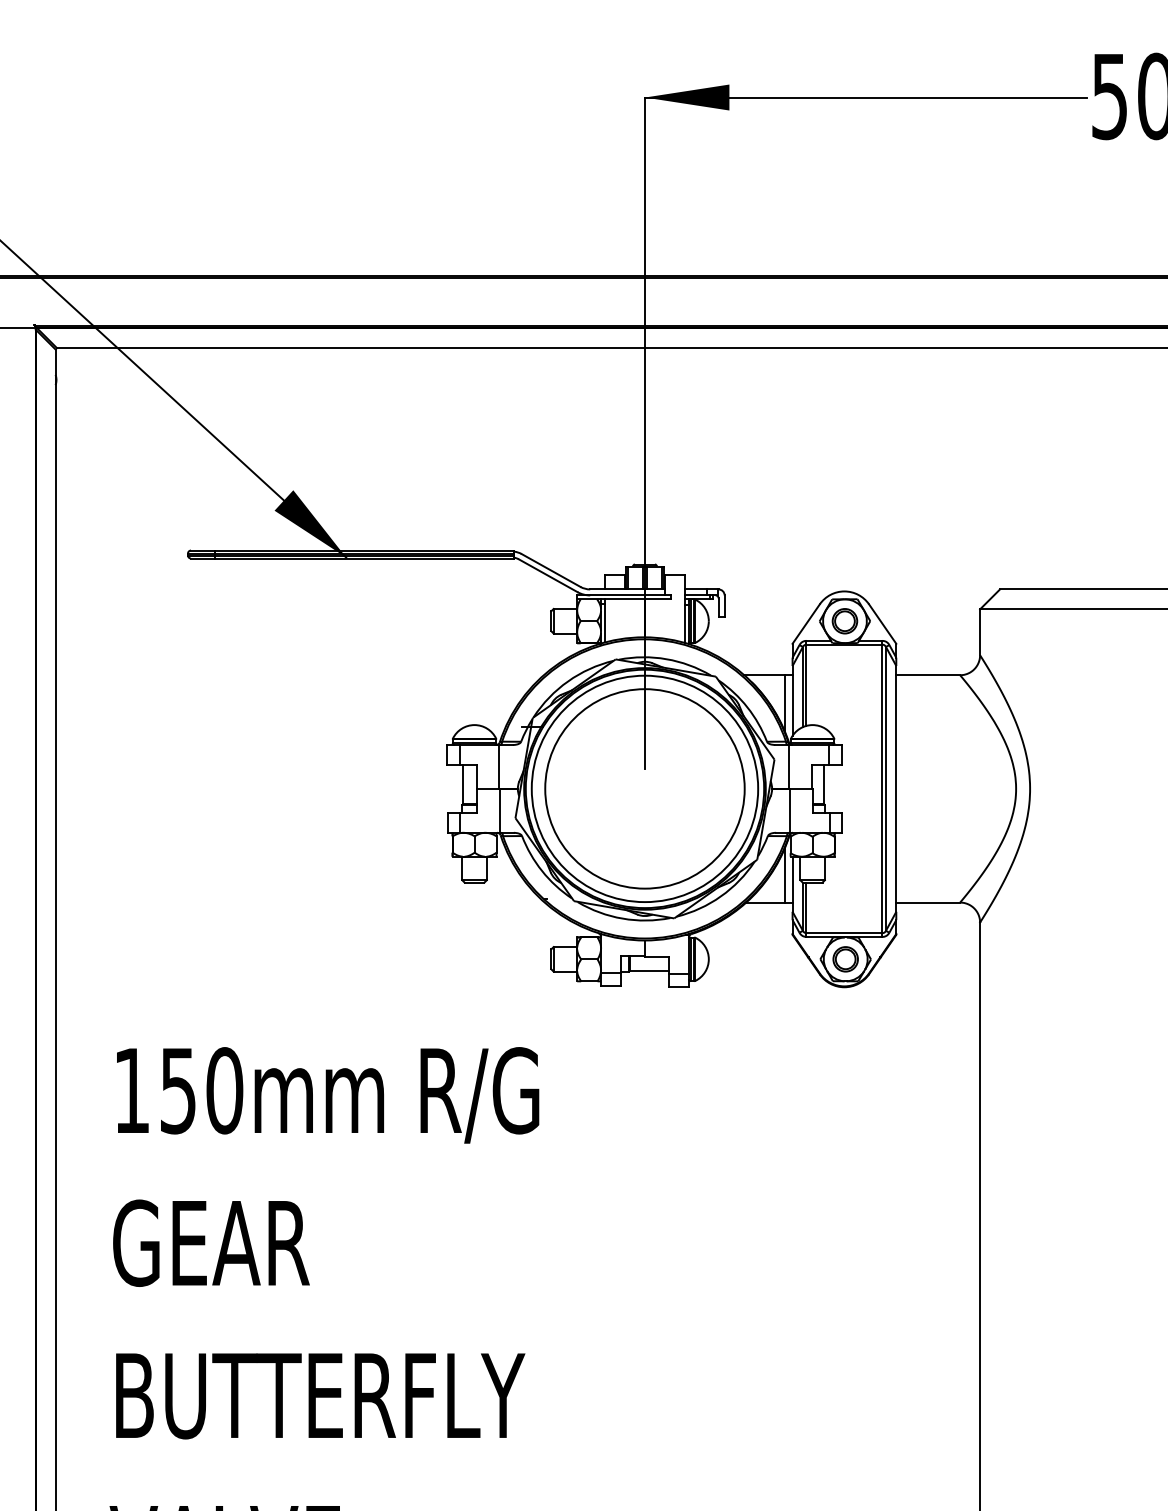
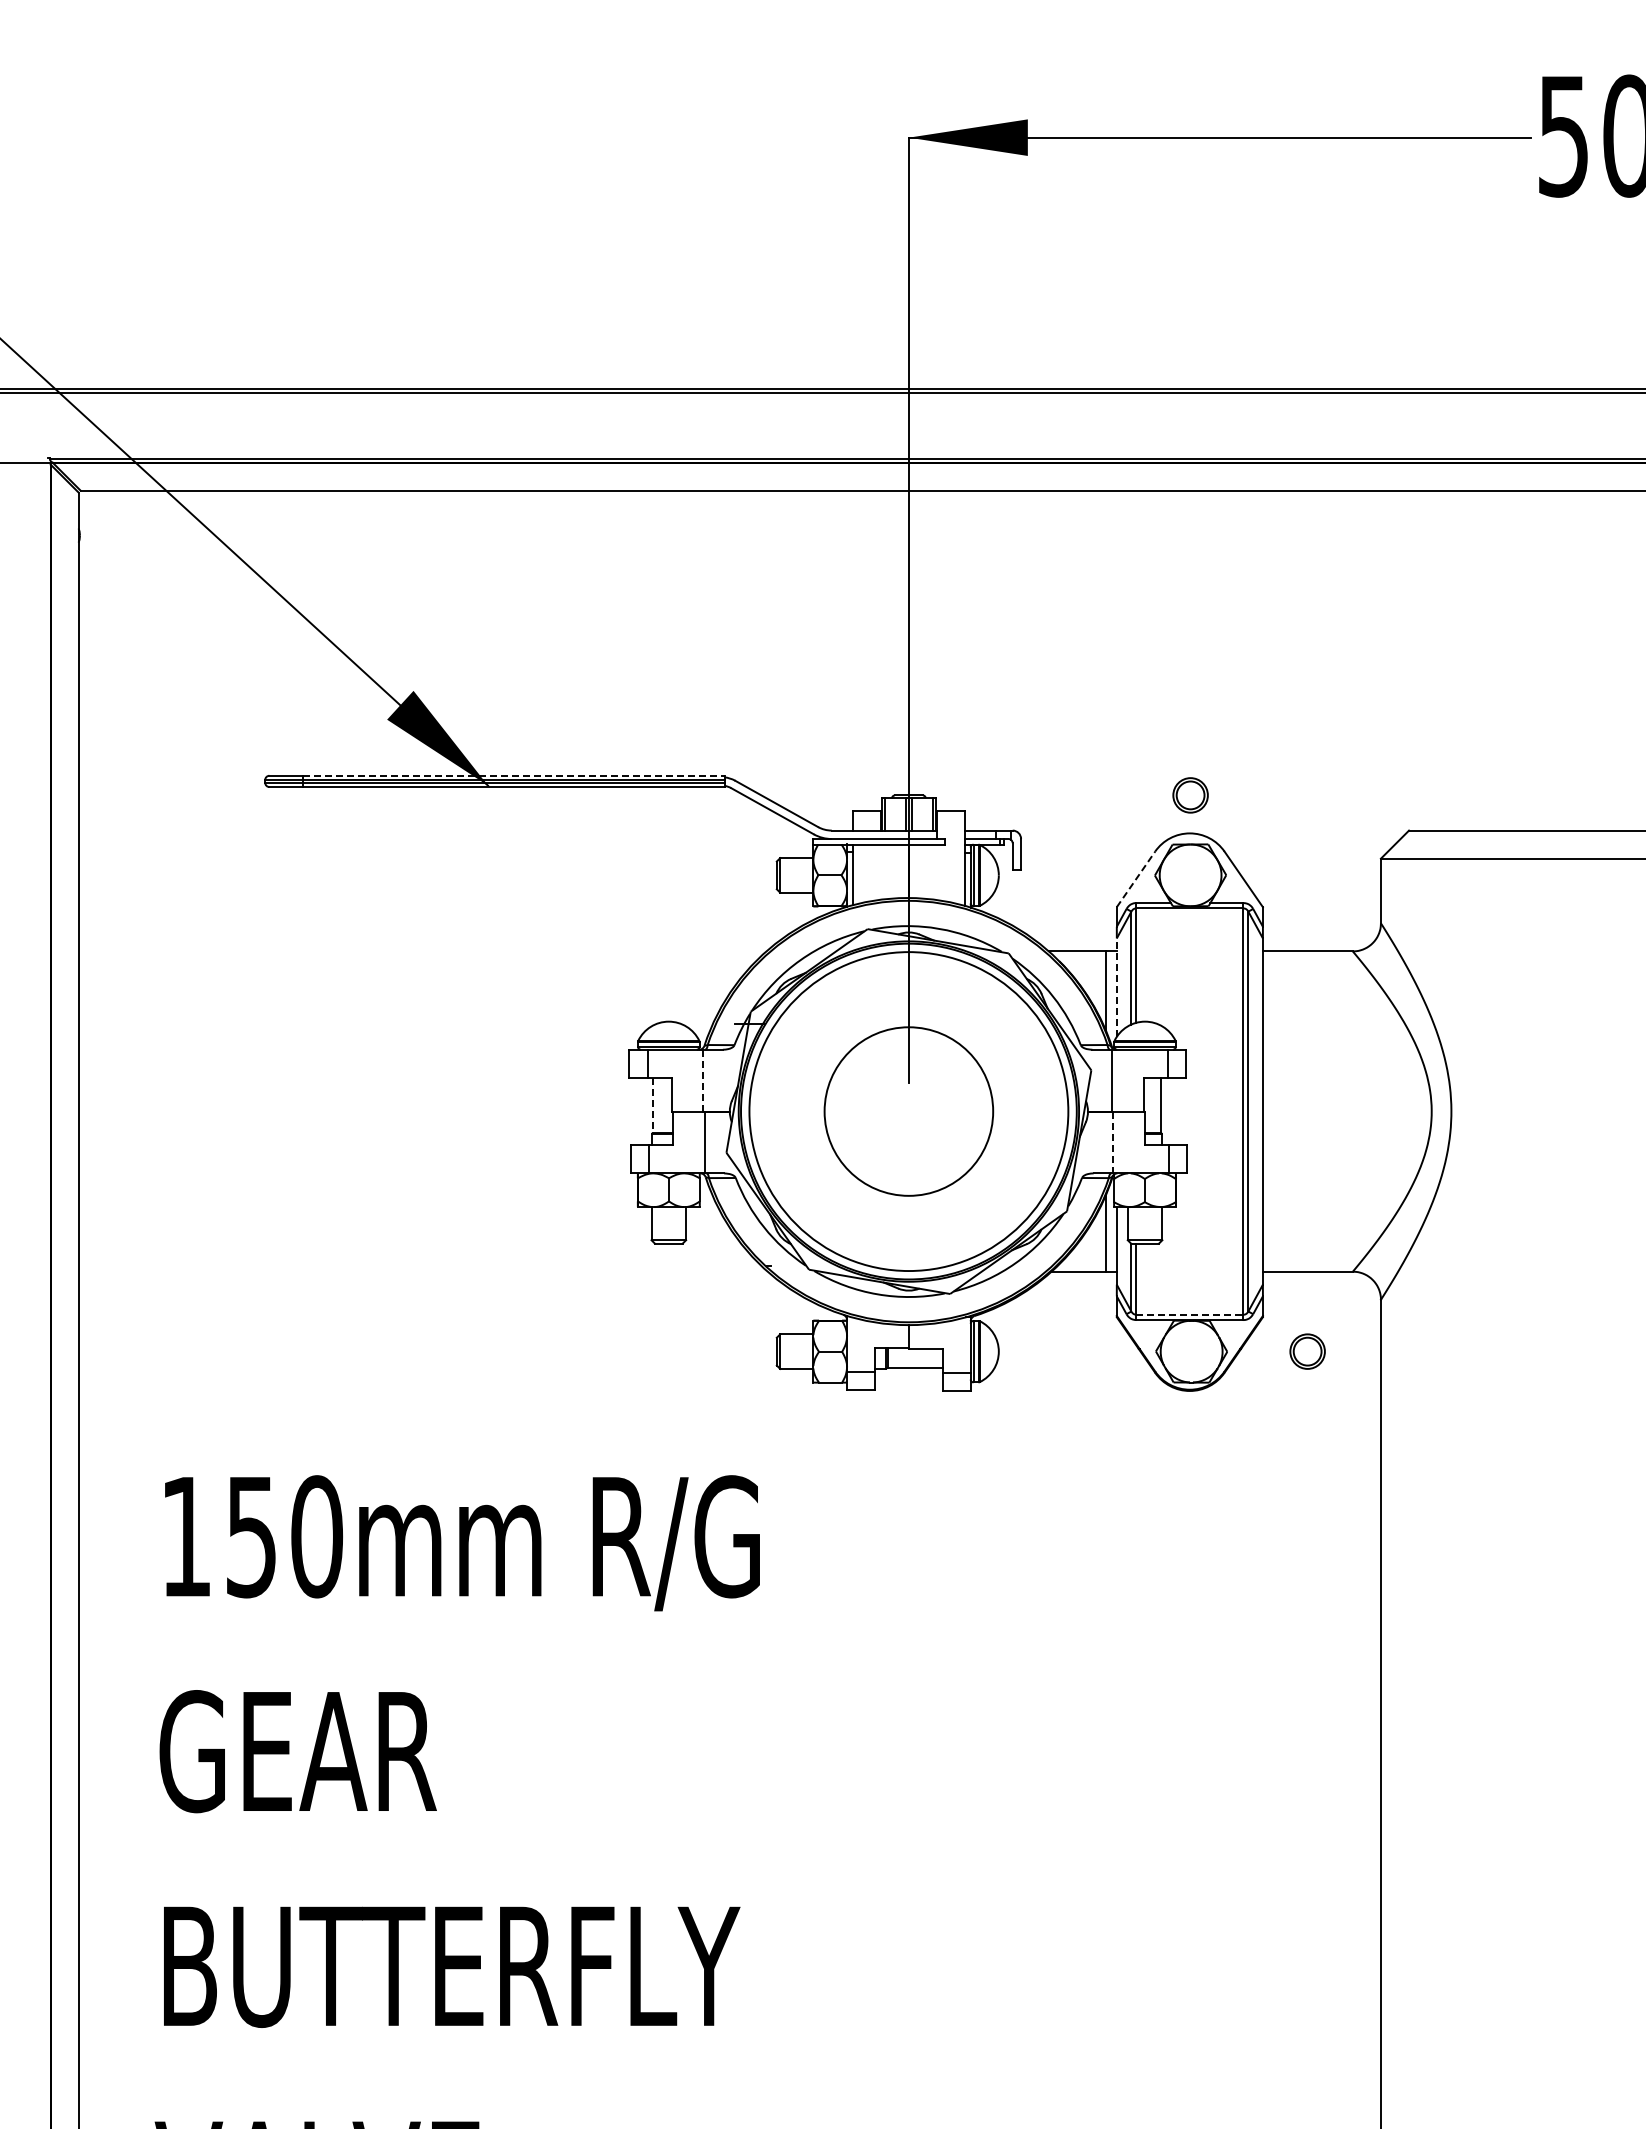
line: (364, 550) -> (513, 775), solid -> dashed
part: (844, 621) -> (1190, 795), moved
line: (806, 624) -> (1136, 879), solid -> dashed
line: (792, 700) -> (1116, 987), solid -> dashed
line: (499, 766) -> (703, 1080), solid -> dashed
line: (462, 784) -> (652, 1105), solid -> dashed
circle: (644, 788) -> (908, 1111), size x0.6
line: (790, 810) -> (1113, 1142), solid -> dashed
line: (844, 932) -> (1189, 1314), solid -> dashed
part: (845, 959) -> (1307, 1351), moved

